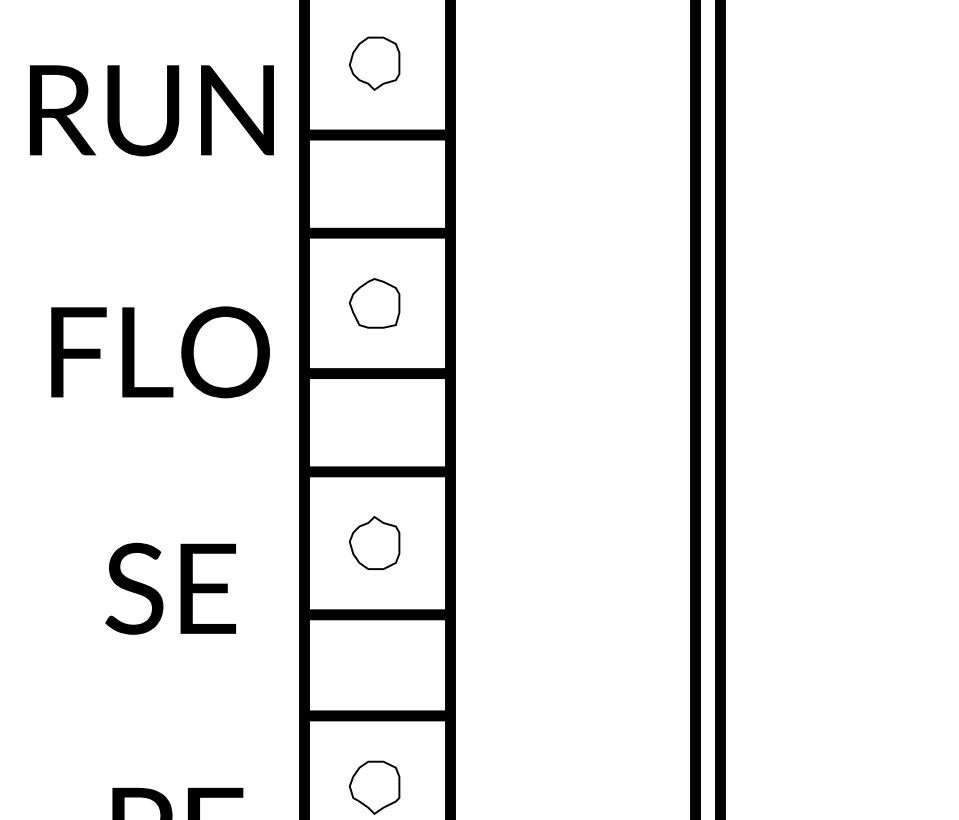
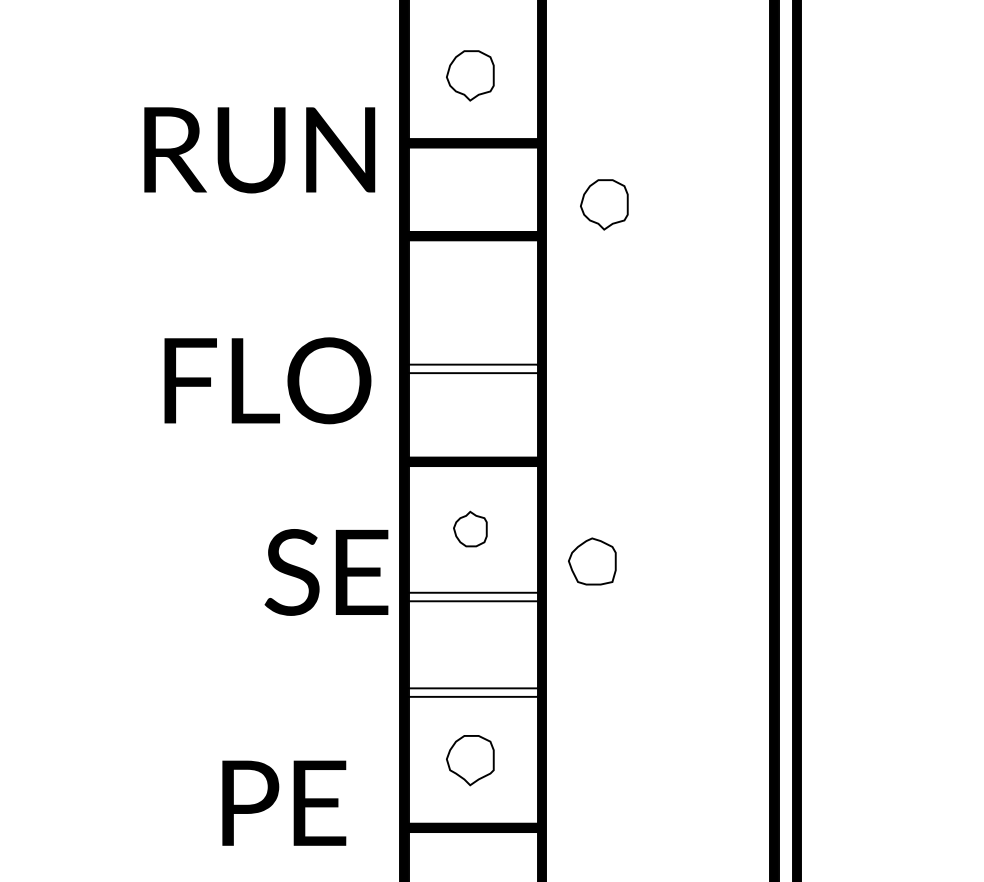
text: (151, 110) -> (259, 150), moved
part: (516, 199) -> (604, 204), added
part: (374, 303) -> (592, 561), moved
text: (160, 352) -> (267, 380), moved
fill: (375, 373) -> (471, 368), removed
part: (374, 542) -> (470, 528), size x0.7
text: (170, 588) -> (326, 572), moved
fill: (375, 614) -> (471, 596), removed
fill: (375, 715) -> (471, 692), removed

